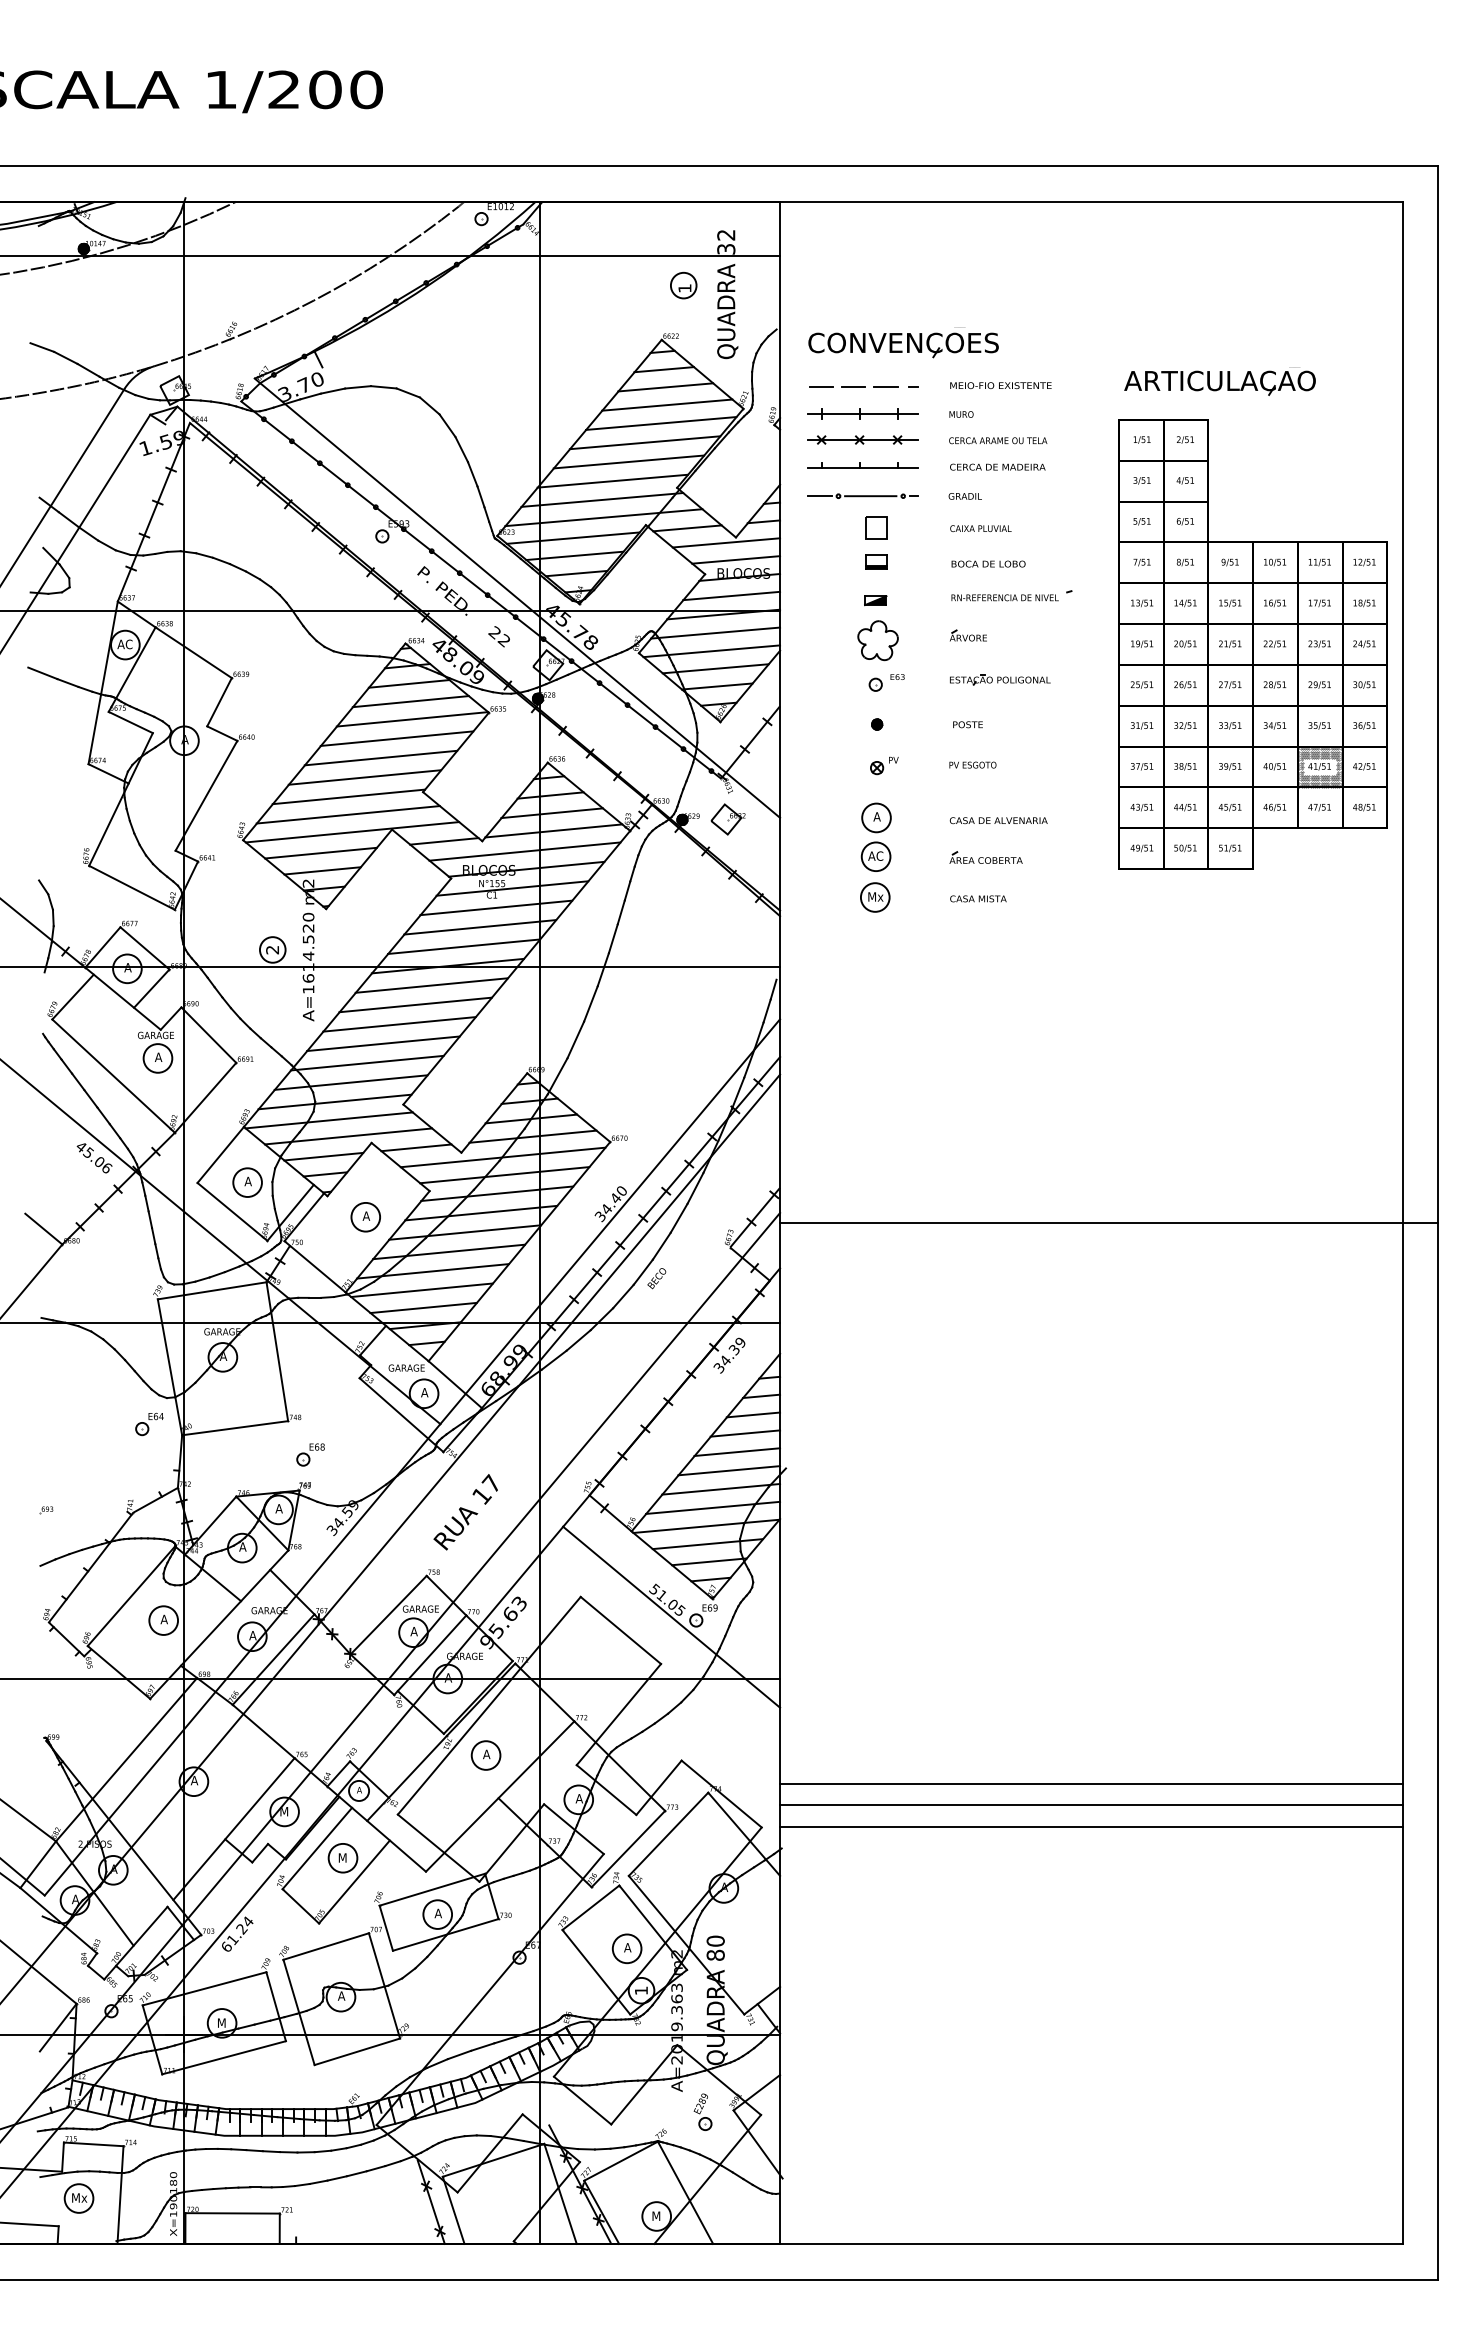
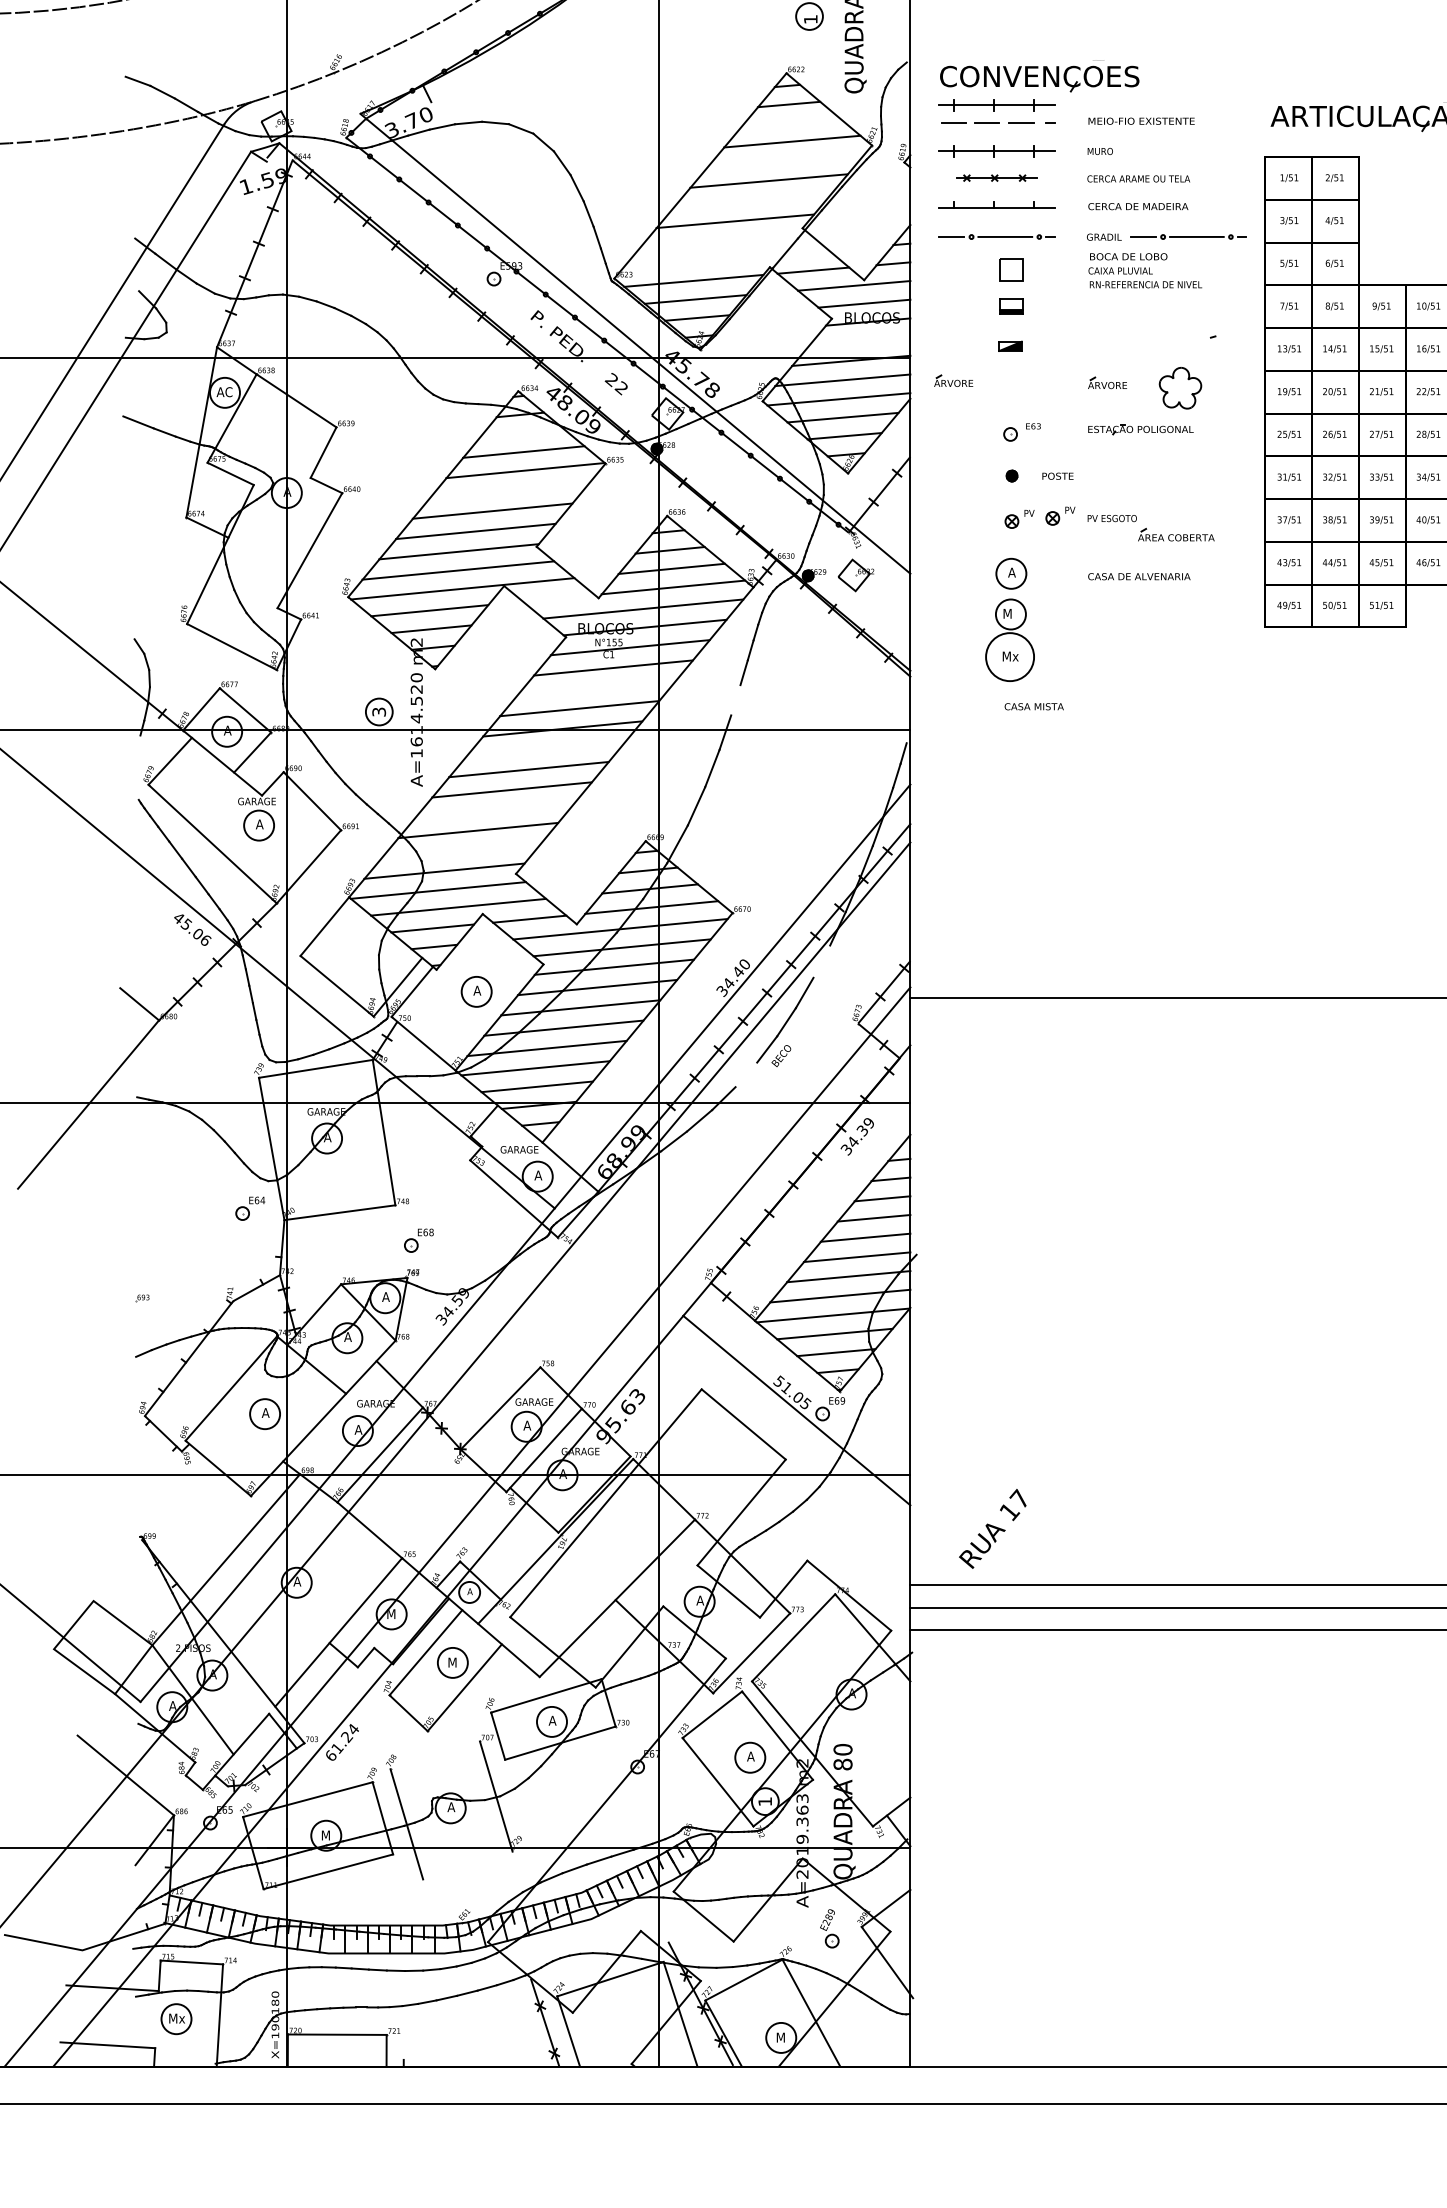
part: (862, 369) -> (996, 104), added
line: (665, 387) -> (790, 123), removed
line: (661, 423) -> (786, 160), removed
part: (862, 439) -> (996, 177), size x0.7
line: (628, 461) -> (751, 200), removed
part: (1045, 495) -> (1188, 236), added
line: (602, 499) -> (724, 240), removed
line: (603, 517) -> (725, 259), removed
text: (988, 563) -> (1128, 256), moved
line: (731, 595) -> (859, 340), removed
text: (1004, 597) -> (1145, 284), moved
part: (820, 633) -> (952, 380), added
part: (877, 640) -> (1179, 388), moved
line: (408, 683) -> (521, 433), removed
text: (967, 724) -> (1057, 475), moved
line: (396, 738) -> (508, 490), removed
part: (923, 762) -> (1060, 515), added
line: (444, 841) -> (559, 598), removed
text: (875, 855) -> (1010, 613), AC -> M
part: (985, 857) -> (1175, 534), moved
circle: (874, 897) -> (1009, 657), size x1.6
text: (978, 898) -> (1034, 706), moved
line: (480, 927) -> (596, 688), removed
line: (612, 938) -> (734, 700), removed
text: (272, 949) -> (379, 711), 2 -> 3
line: (431, 985) -> (545, 749), removed
line: (383, 1043) -> (495, 809), removed
line: (350, 1082) -> (460, 850), removed
part: (247, 1182) -> (352, 955), removed
line: (695, 1188) -> (821, 961), removed
line: (623, 1296) -> (746, 1074), removed
text: (465, 1512) -> (992, 1529), moved
part: (485, 1755) -> (602, 1555), removed
line: (325, 1946) -> (434, 1755), removed
line: (357, 2051) -> (468, 1865), removed

